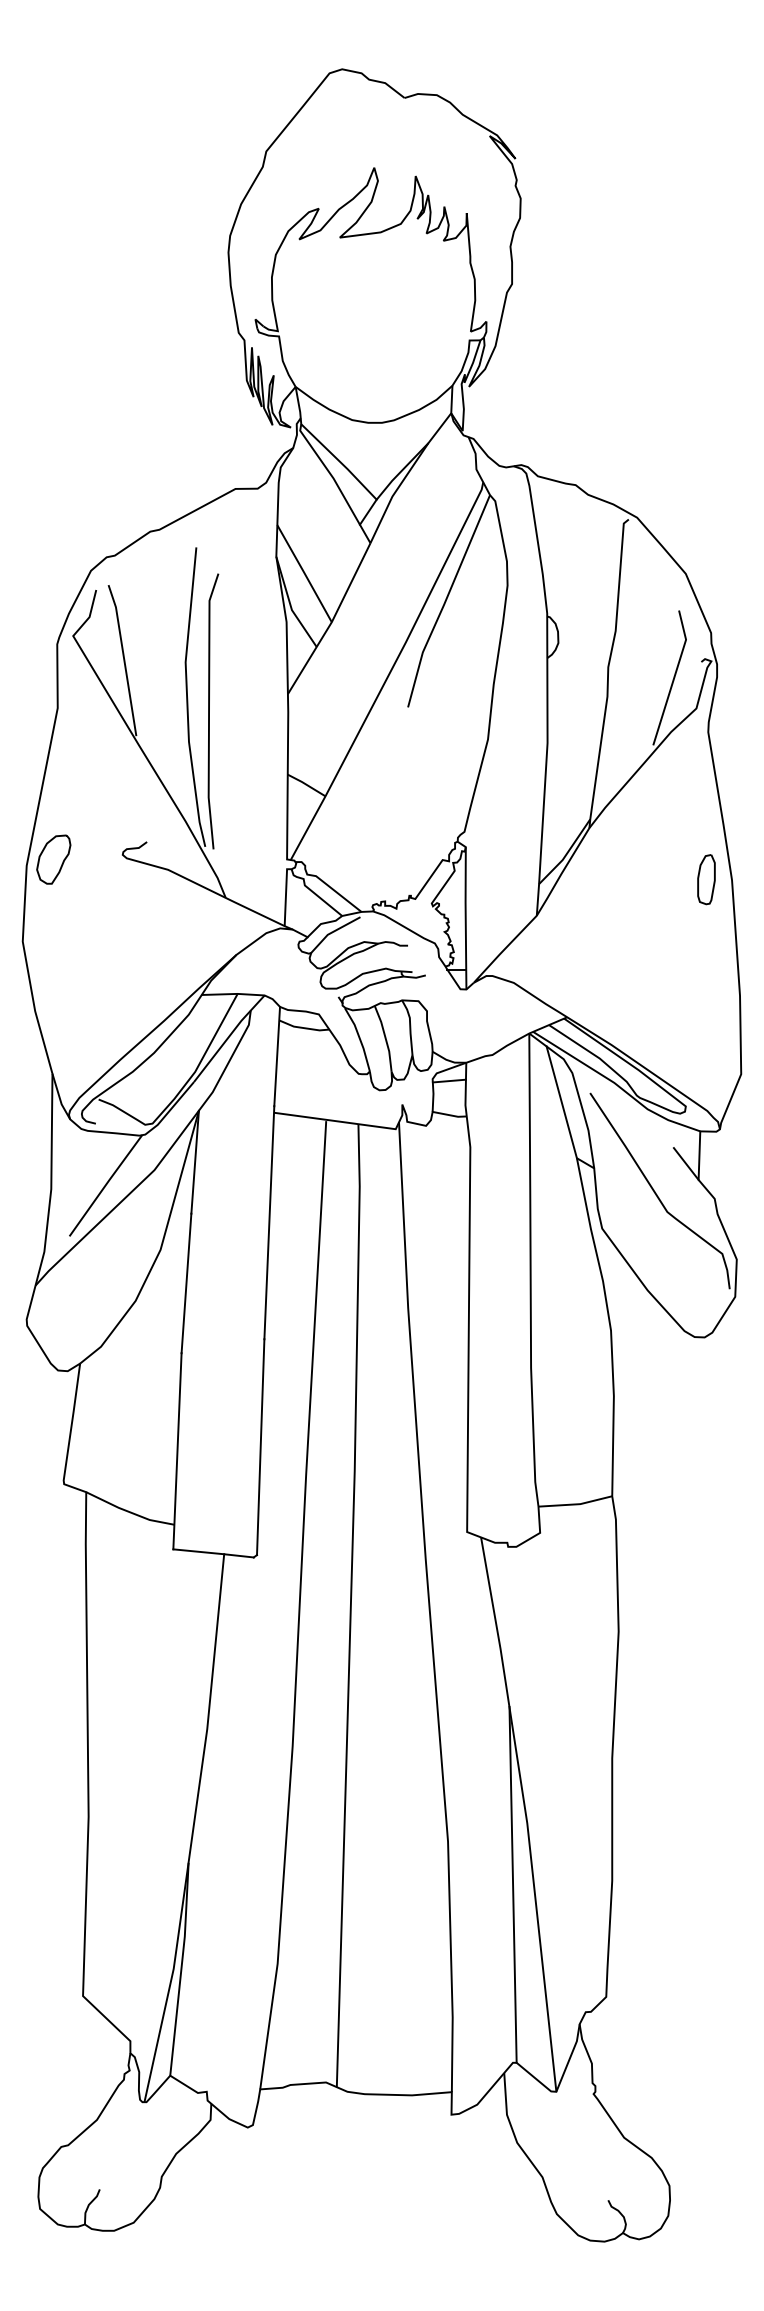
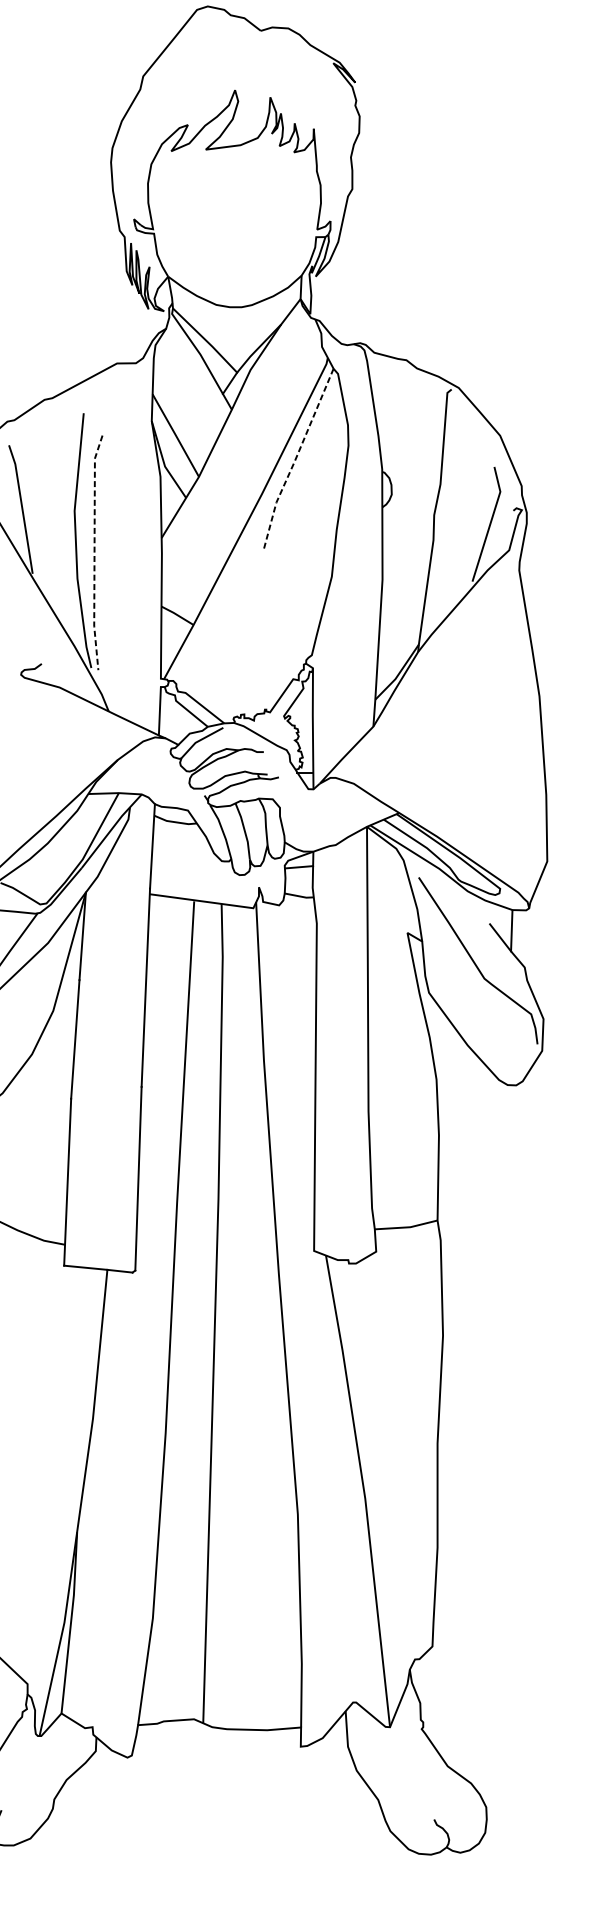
line: (445, 602) -> (295, 460), solid -> dashed
line: (209, 711) -> (94, 552), solid -> dashed
part: (706, 879) -> (517, 695), removed
line: (561, 1102) -> (394, 885), removed
line: (512, 1884) -> (352, 1550), removed

